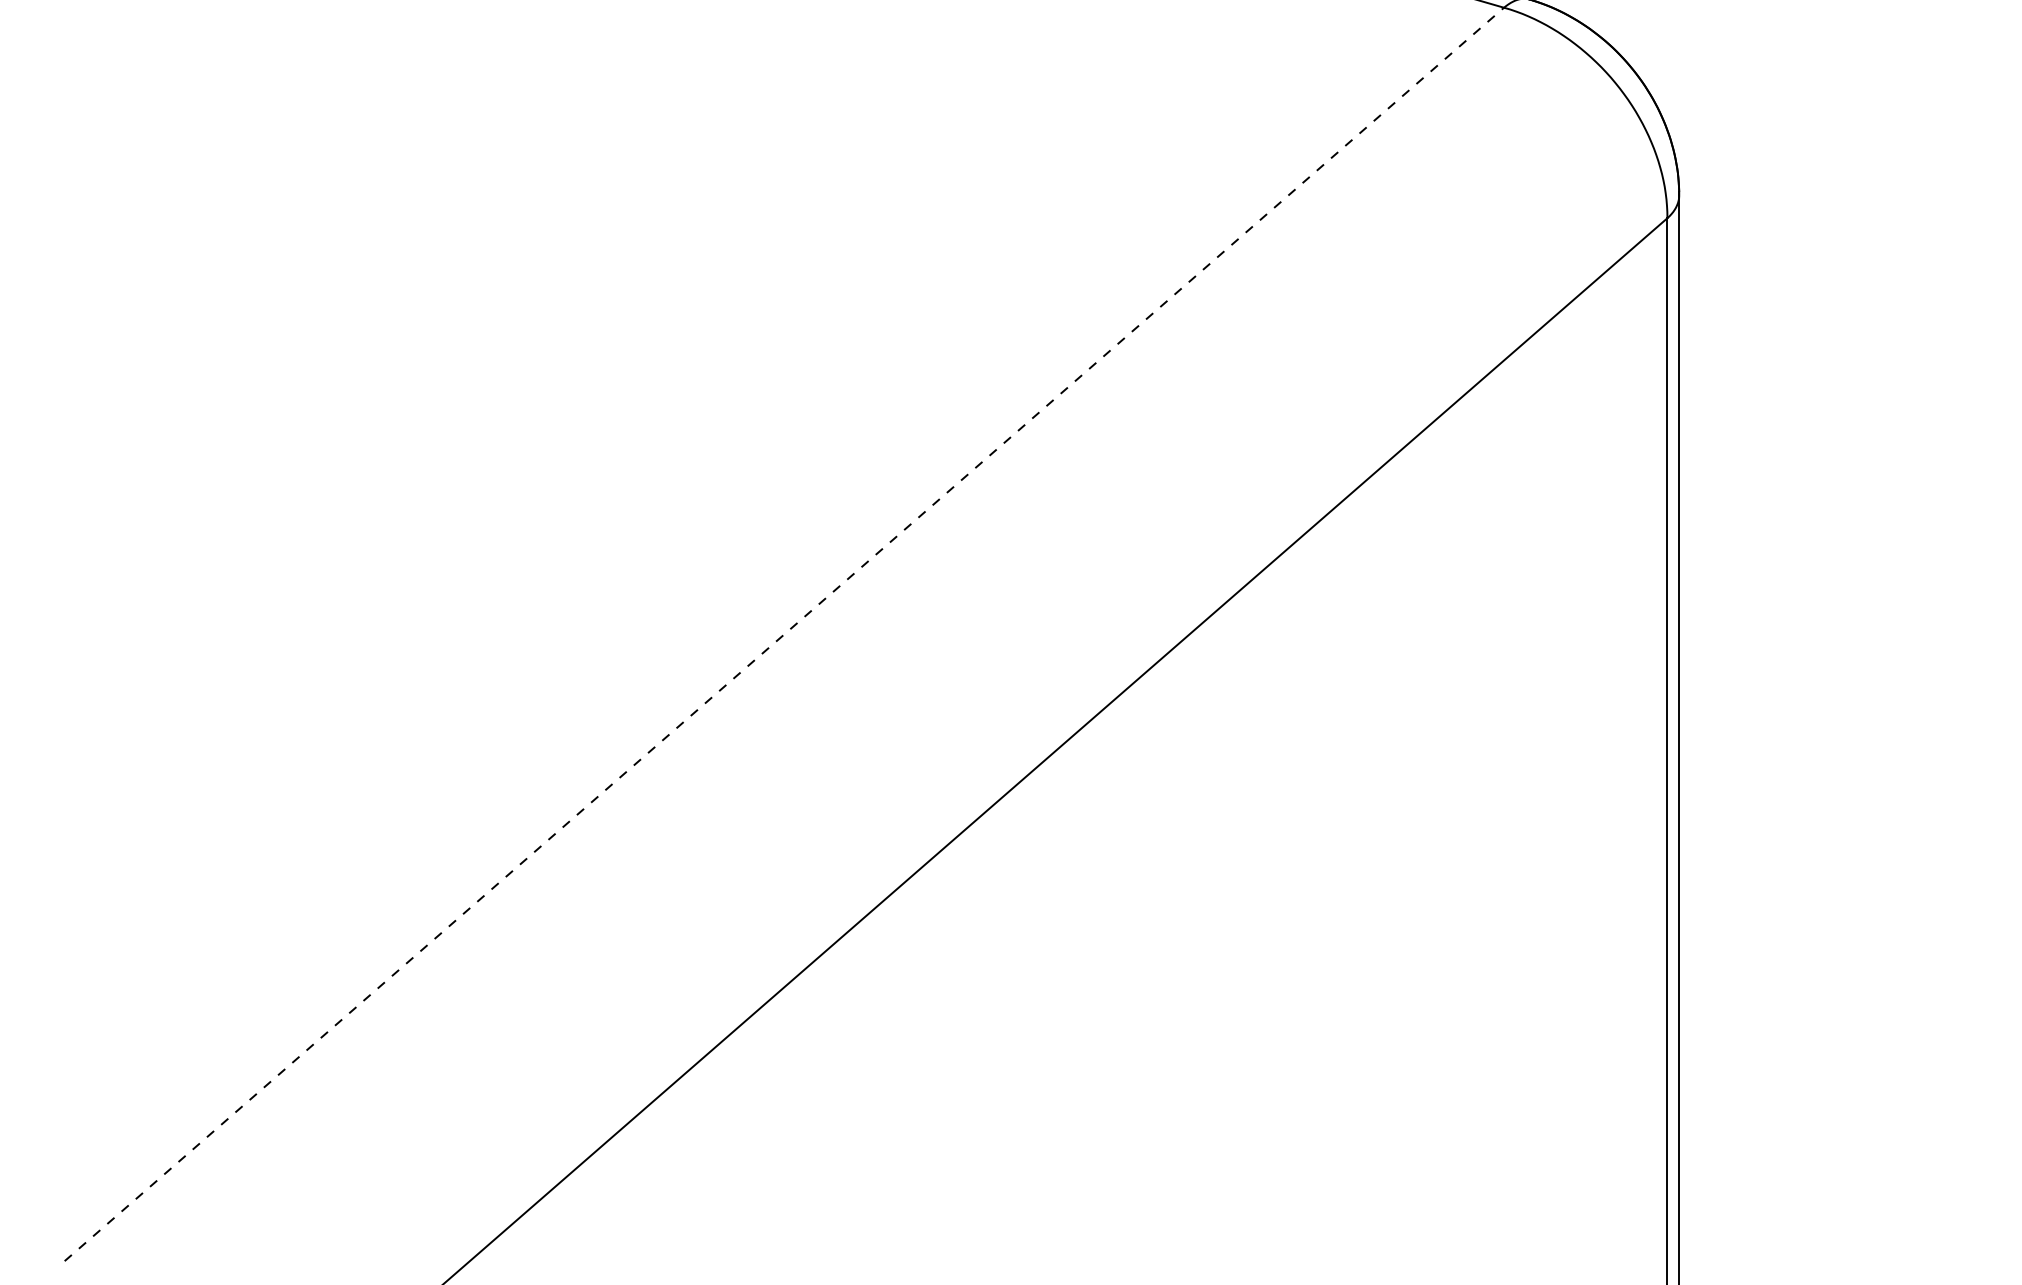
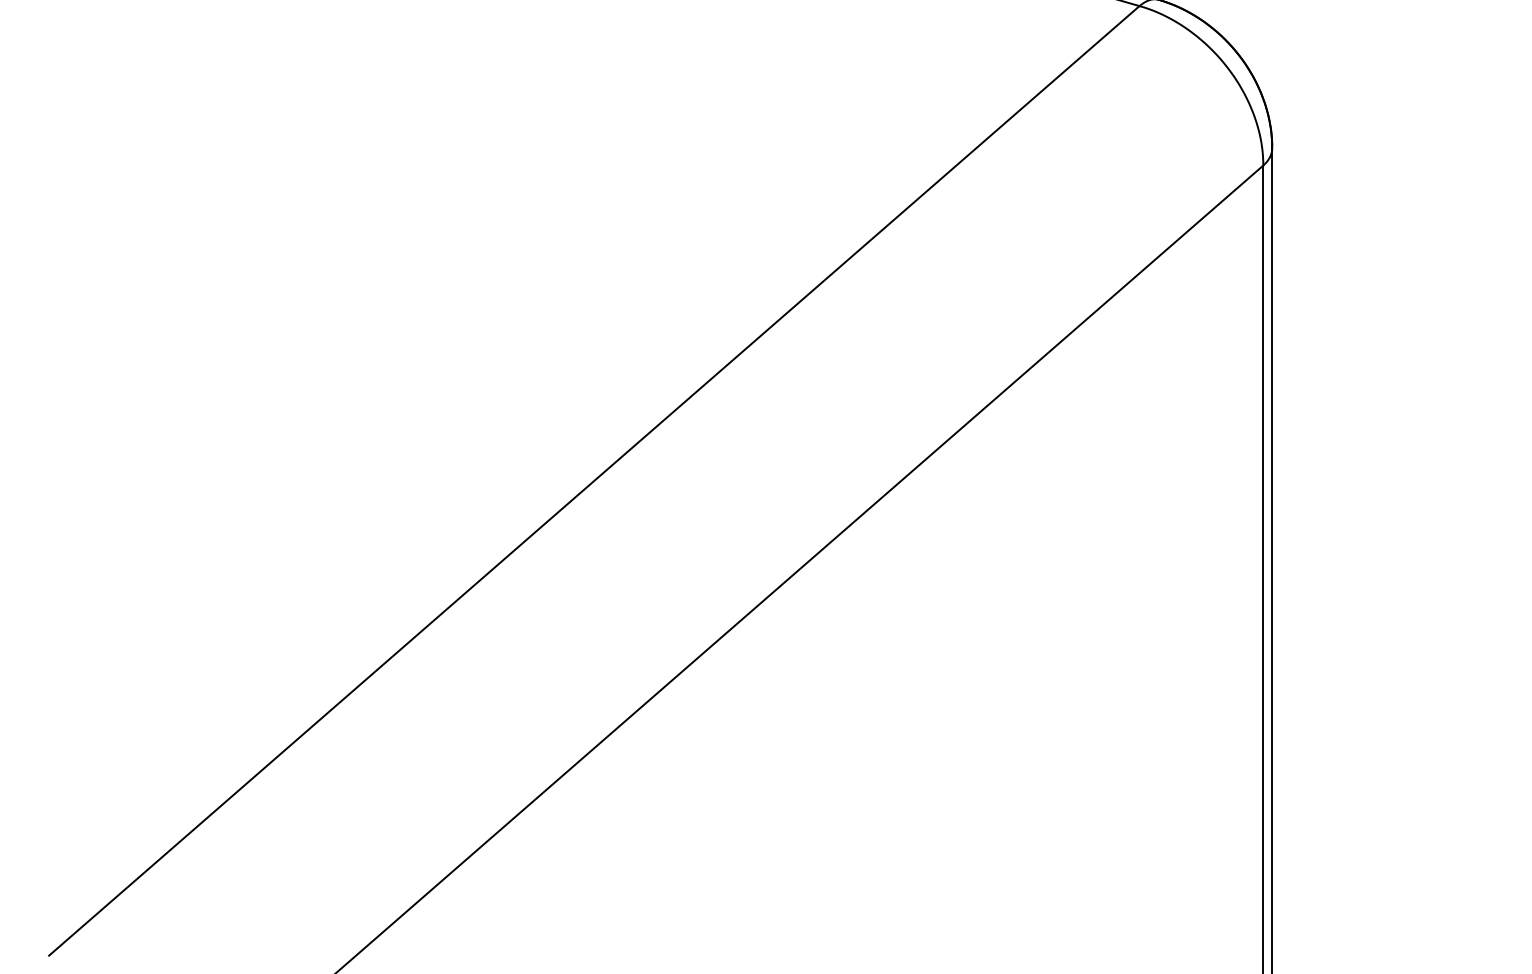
line: (784, 634) -> (594, 480), dashed -> solid

